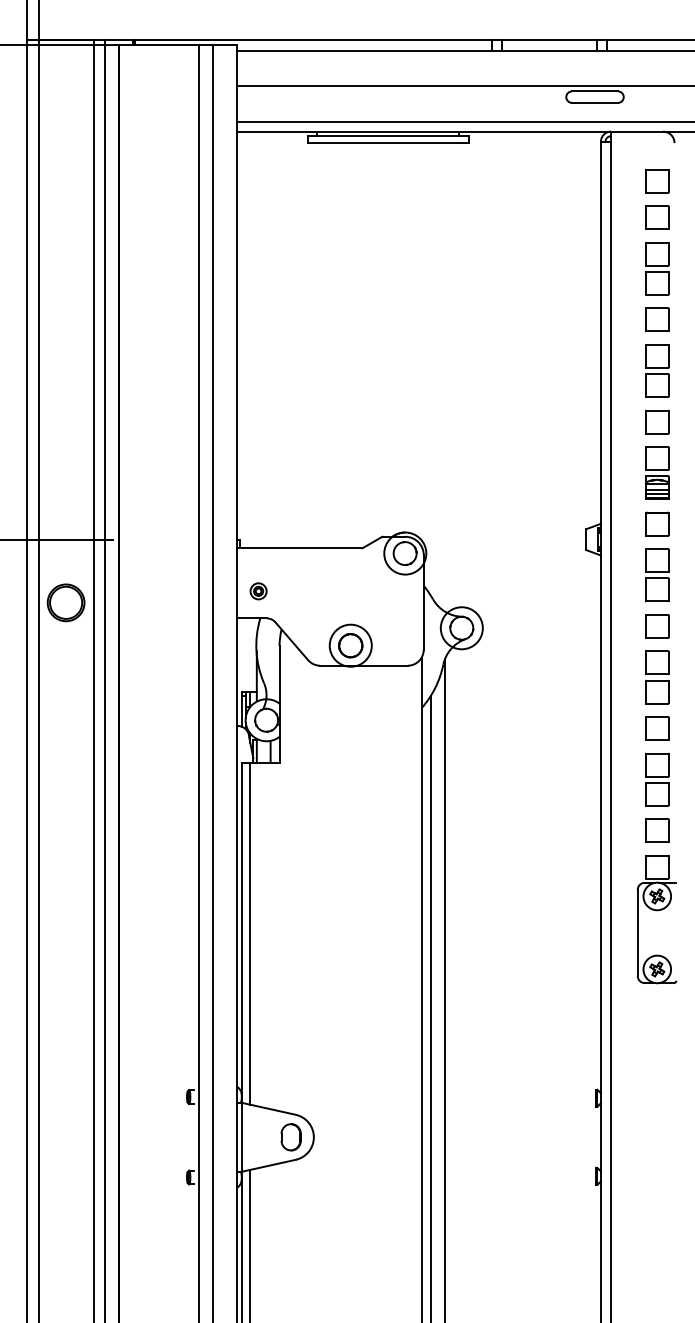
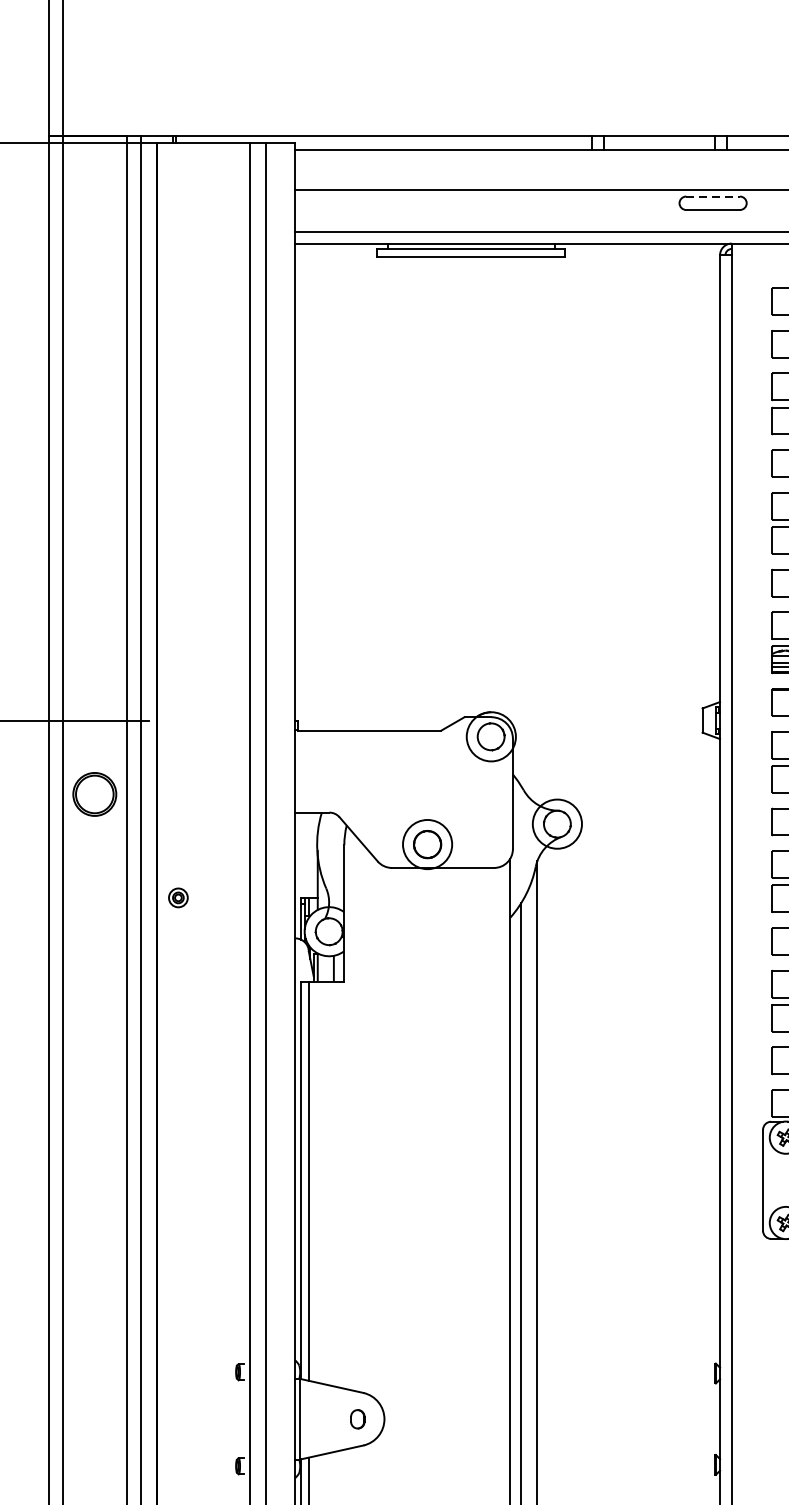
line: (595, 91) -> (713, 196), solid -> dashed
part: (258, 591) -> (178, 898), moved
part: (290, 1137) -> (357, 1419), size x0.6

